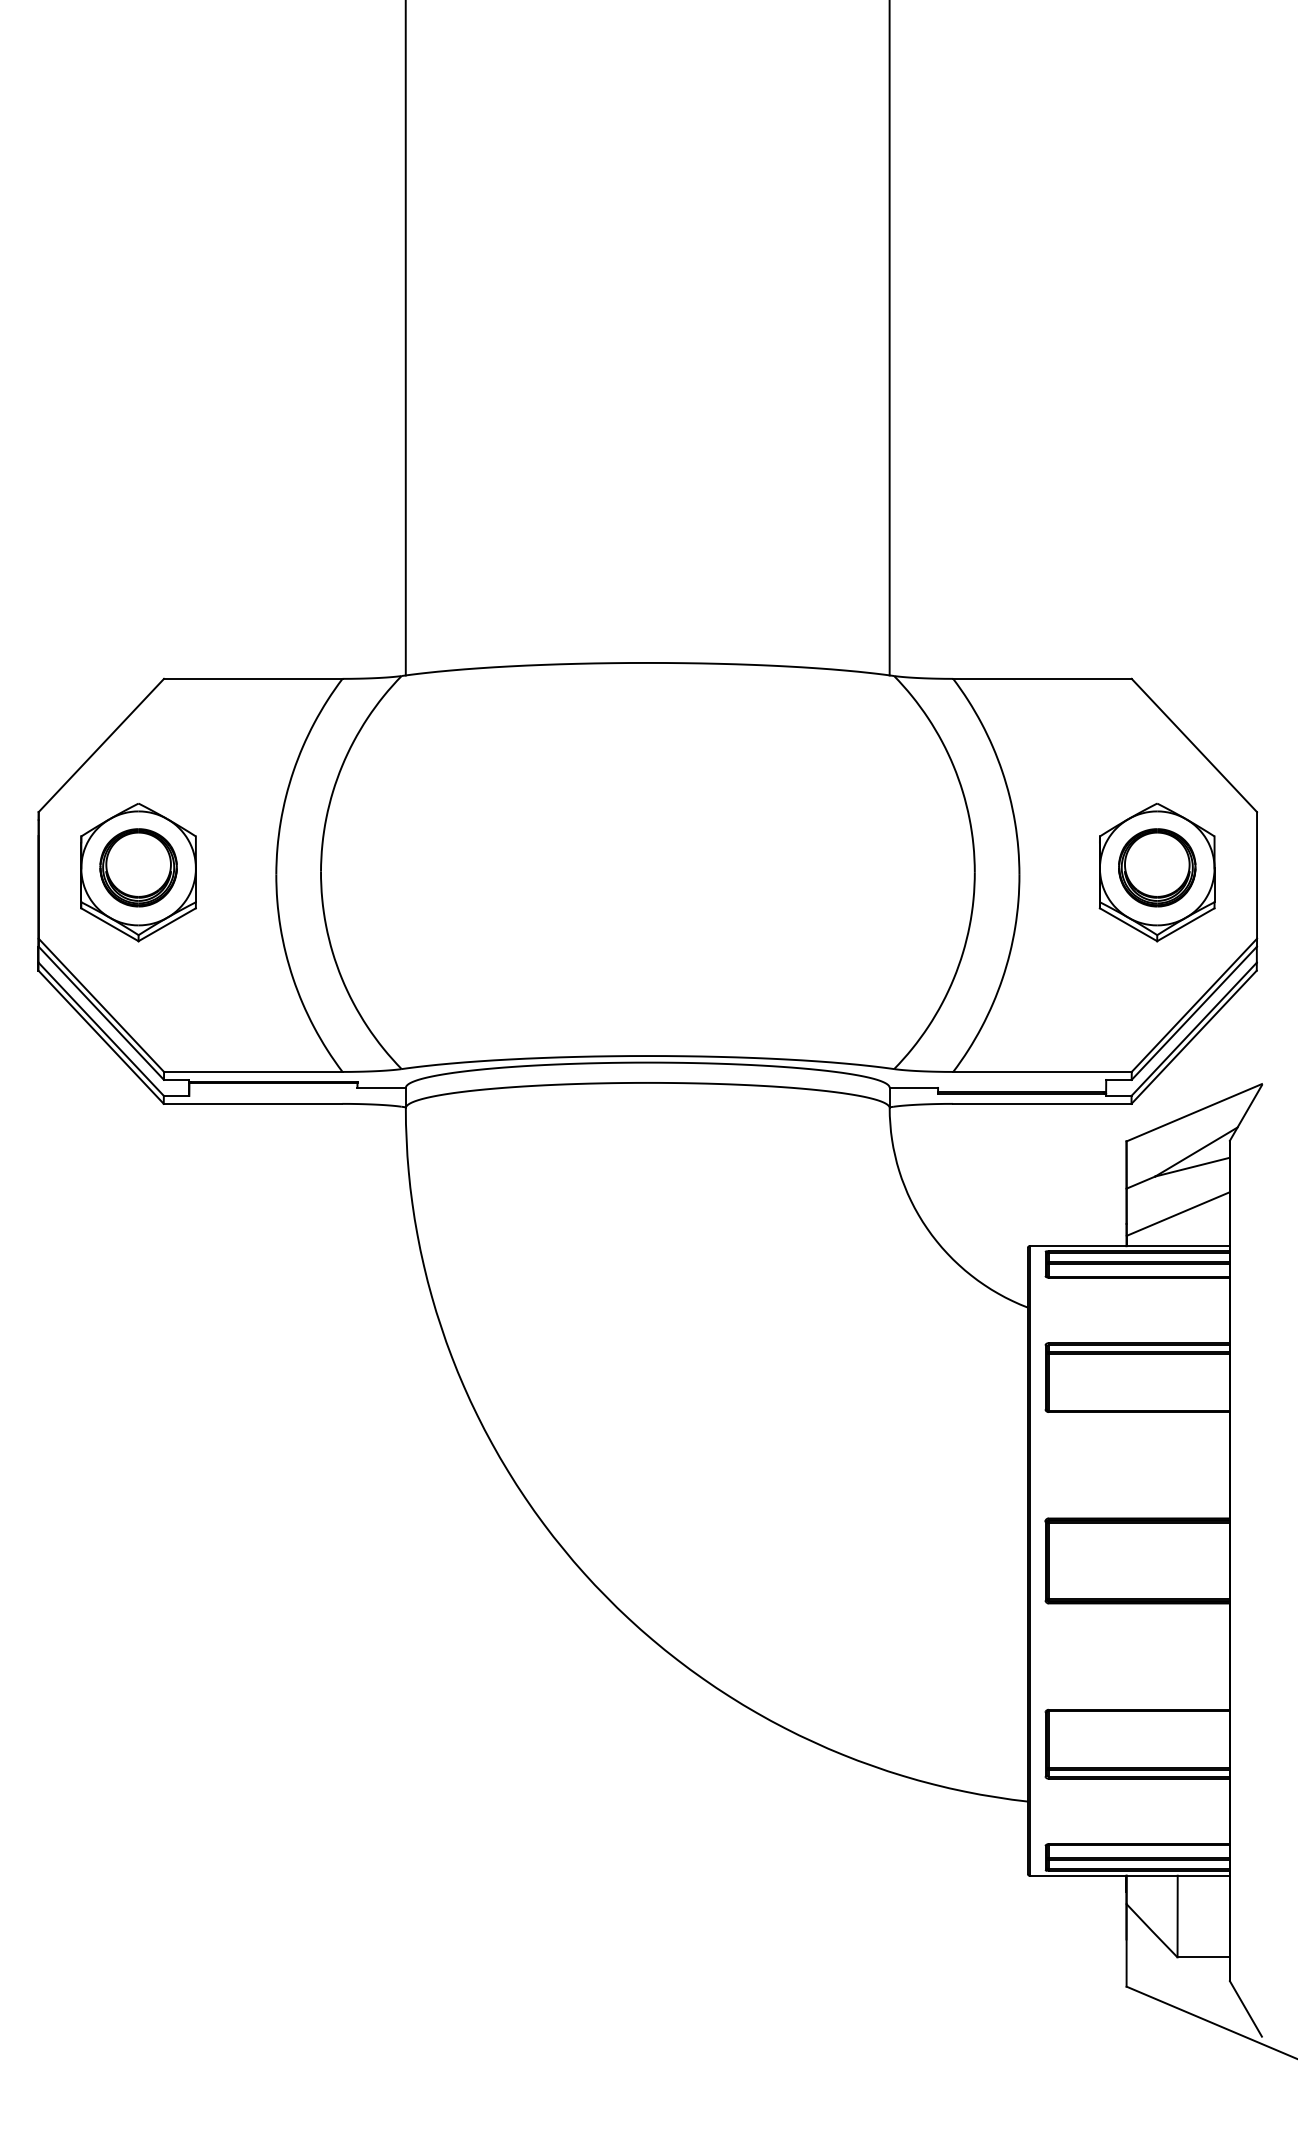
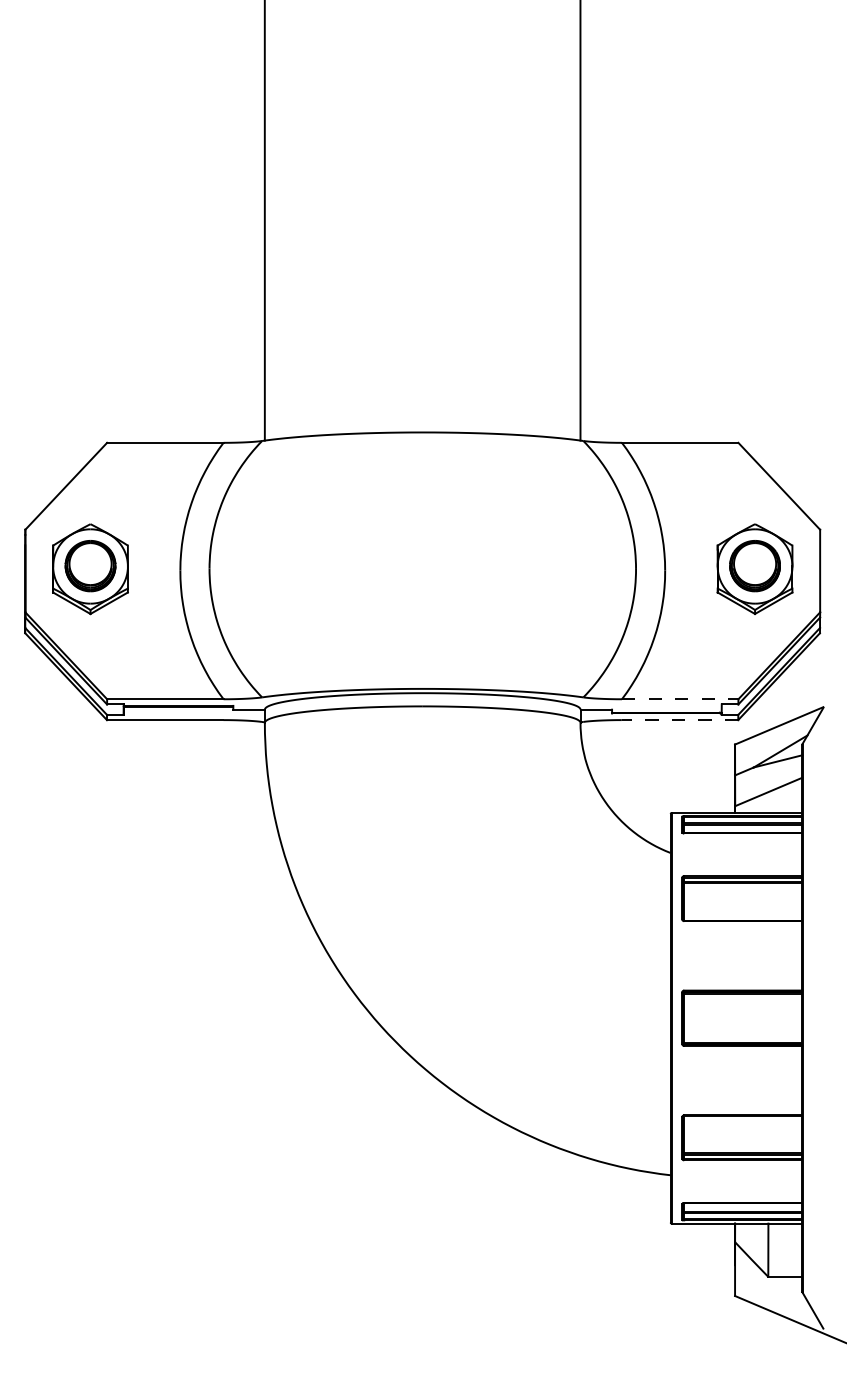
line: (1042, 1072) -> (680, 699), solid -> dashed
line: (1041, 1104) -> (679, 720), solid -> dashed

